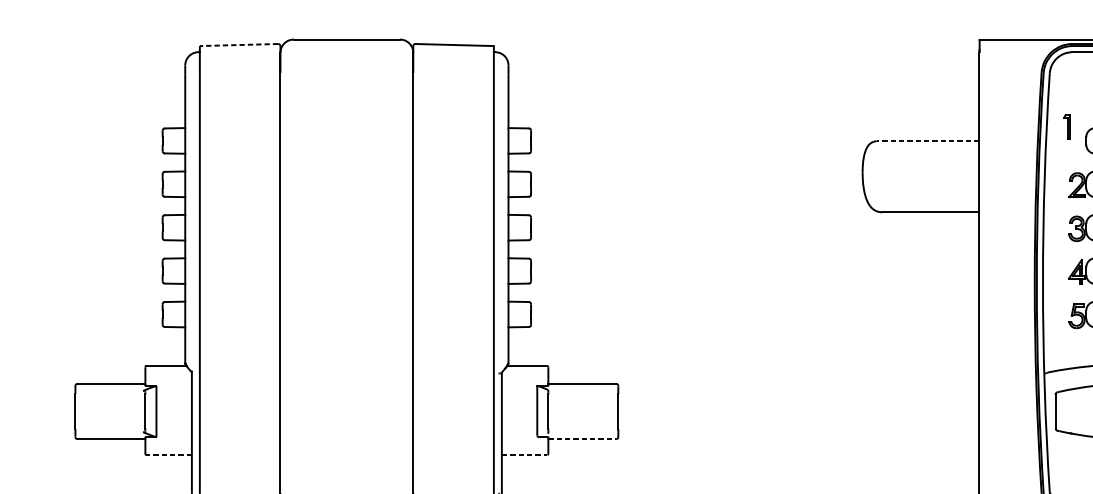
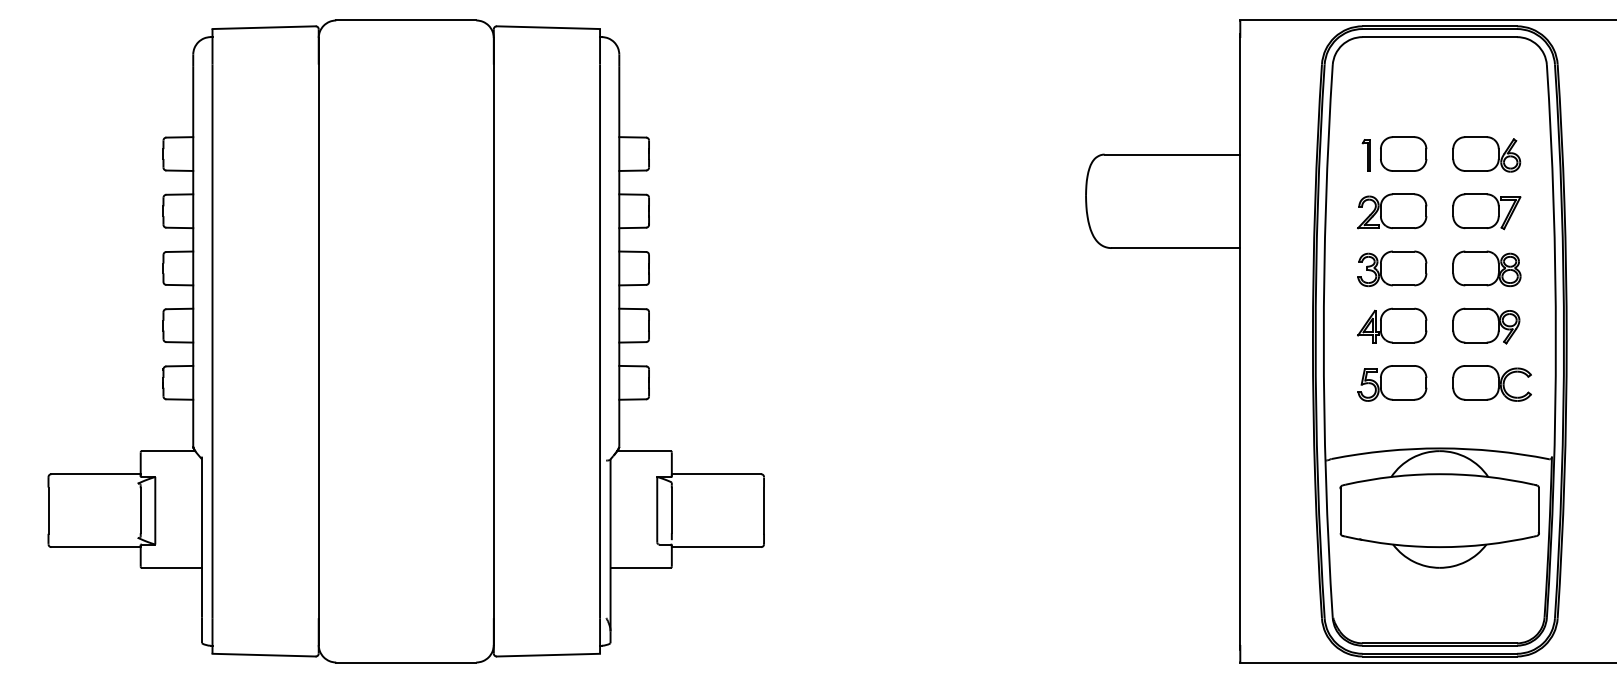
line: (239, 44) -> (264, 27), dashed -> solid
part: (1066, 126) -> (1365, 155), moved
line: (928, 141) -> (1172, 154), dashed -> solid
line: (582, 439) -> (716, 547), dashed -> solid
line: (168, 454) -> (171, 567), dashed -> solid
line: (525, 454) -> (641, 567), dashed -> solid

